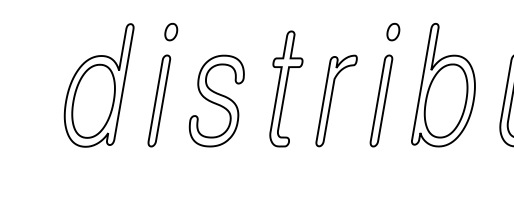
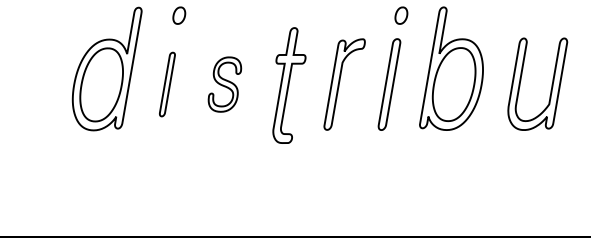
part: (286, 88) -> (289, 85), moved
part: (159, 100) -> (167, 84), size x0.7
part: (216, 100) -> (224, 84), size x0.6

